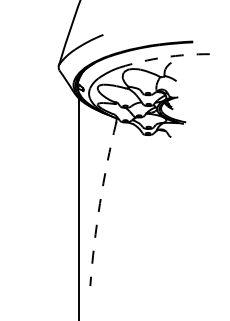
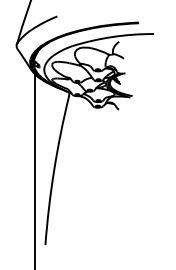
arc: (164, 57) -> (112, 37), dashed -> solid
arc: (99, 203) -> (53, 169), dashed -> solid

